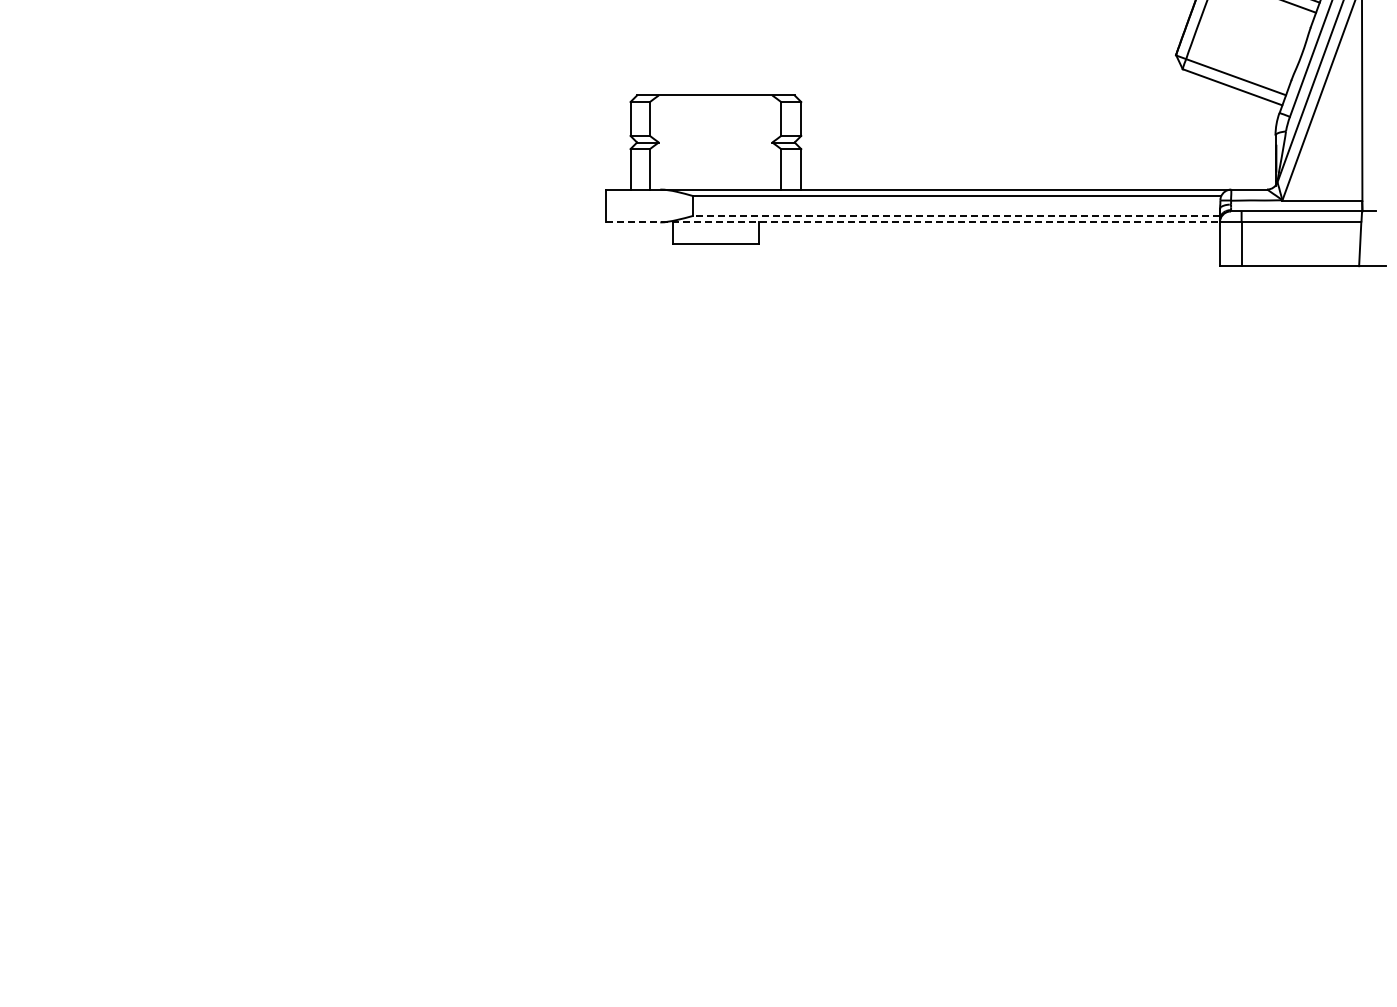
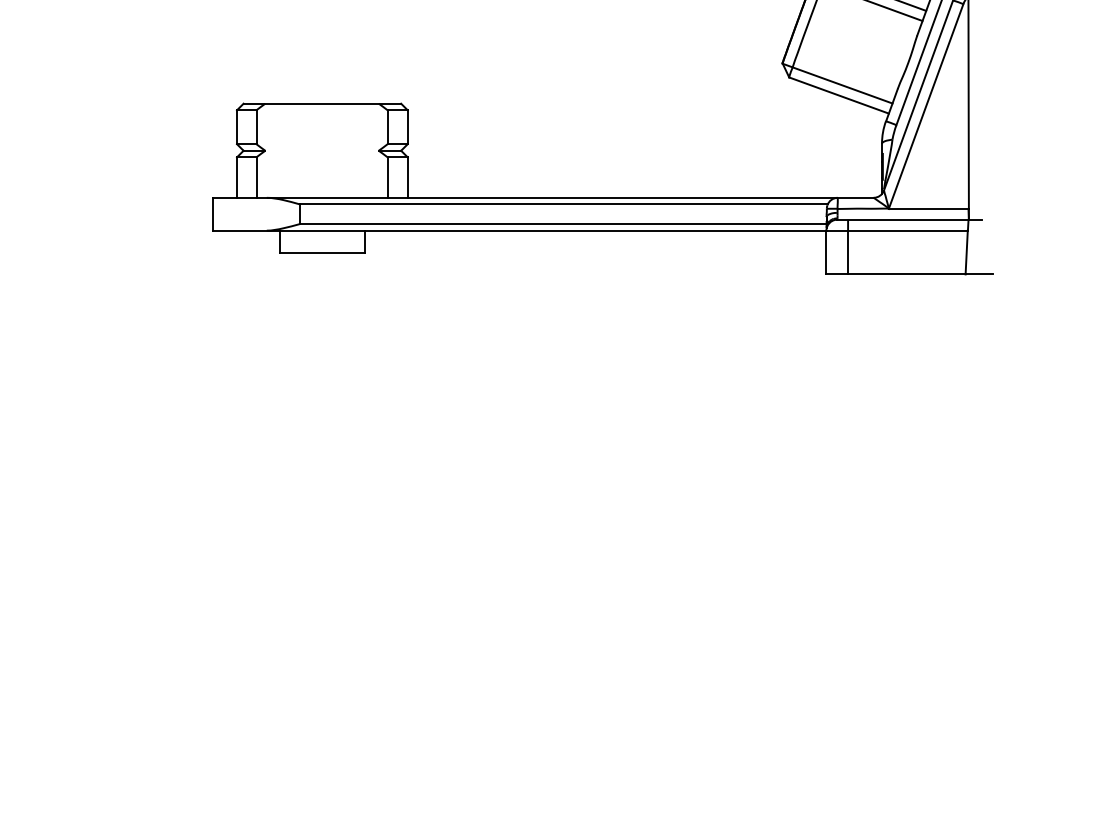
line: (956, 215) -> (562, 223), dashed -> solid
line: (913, 222) -> (519, 230), dashed -> solid

